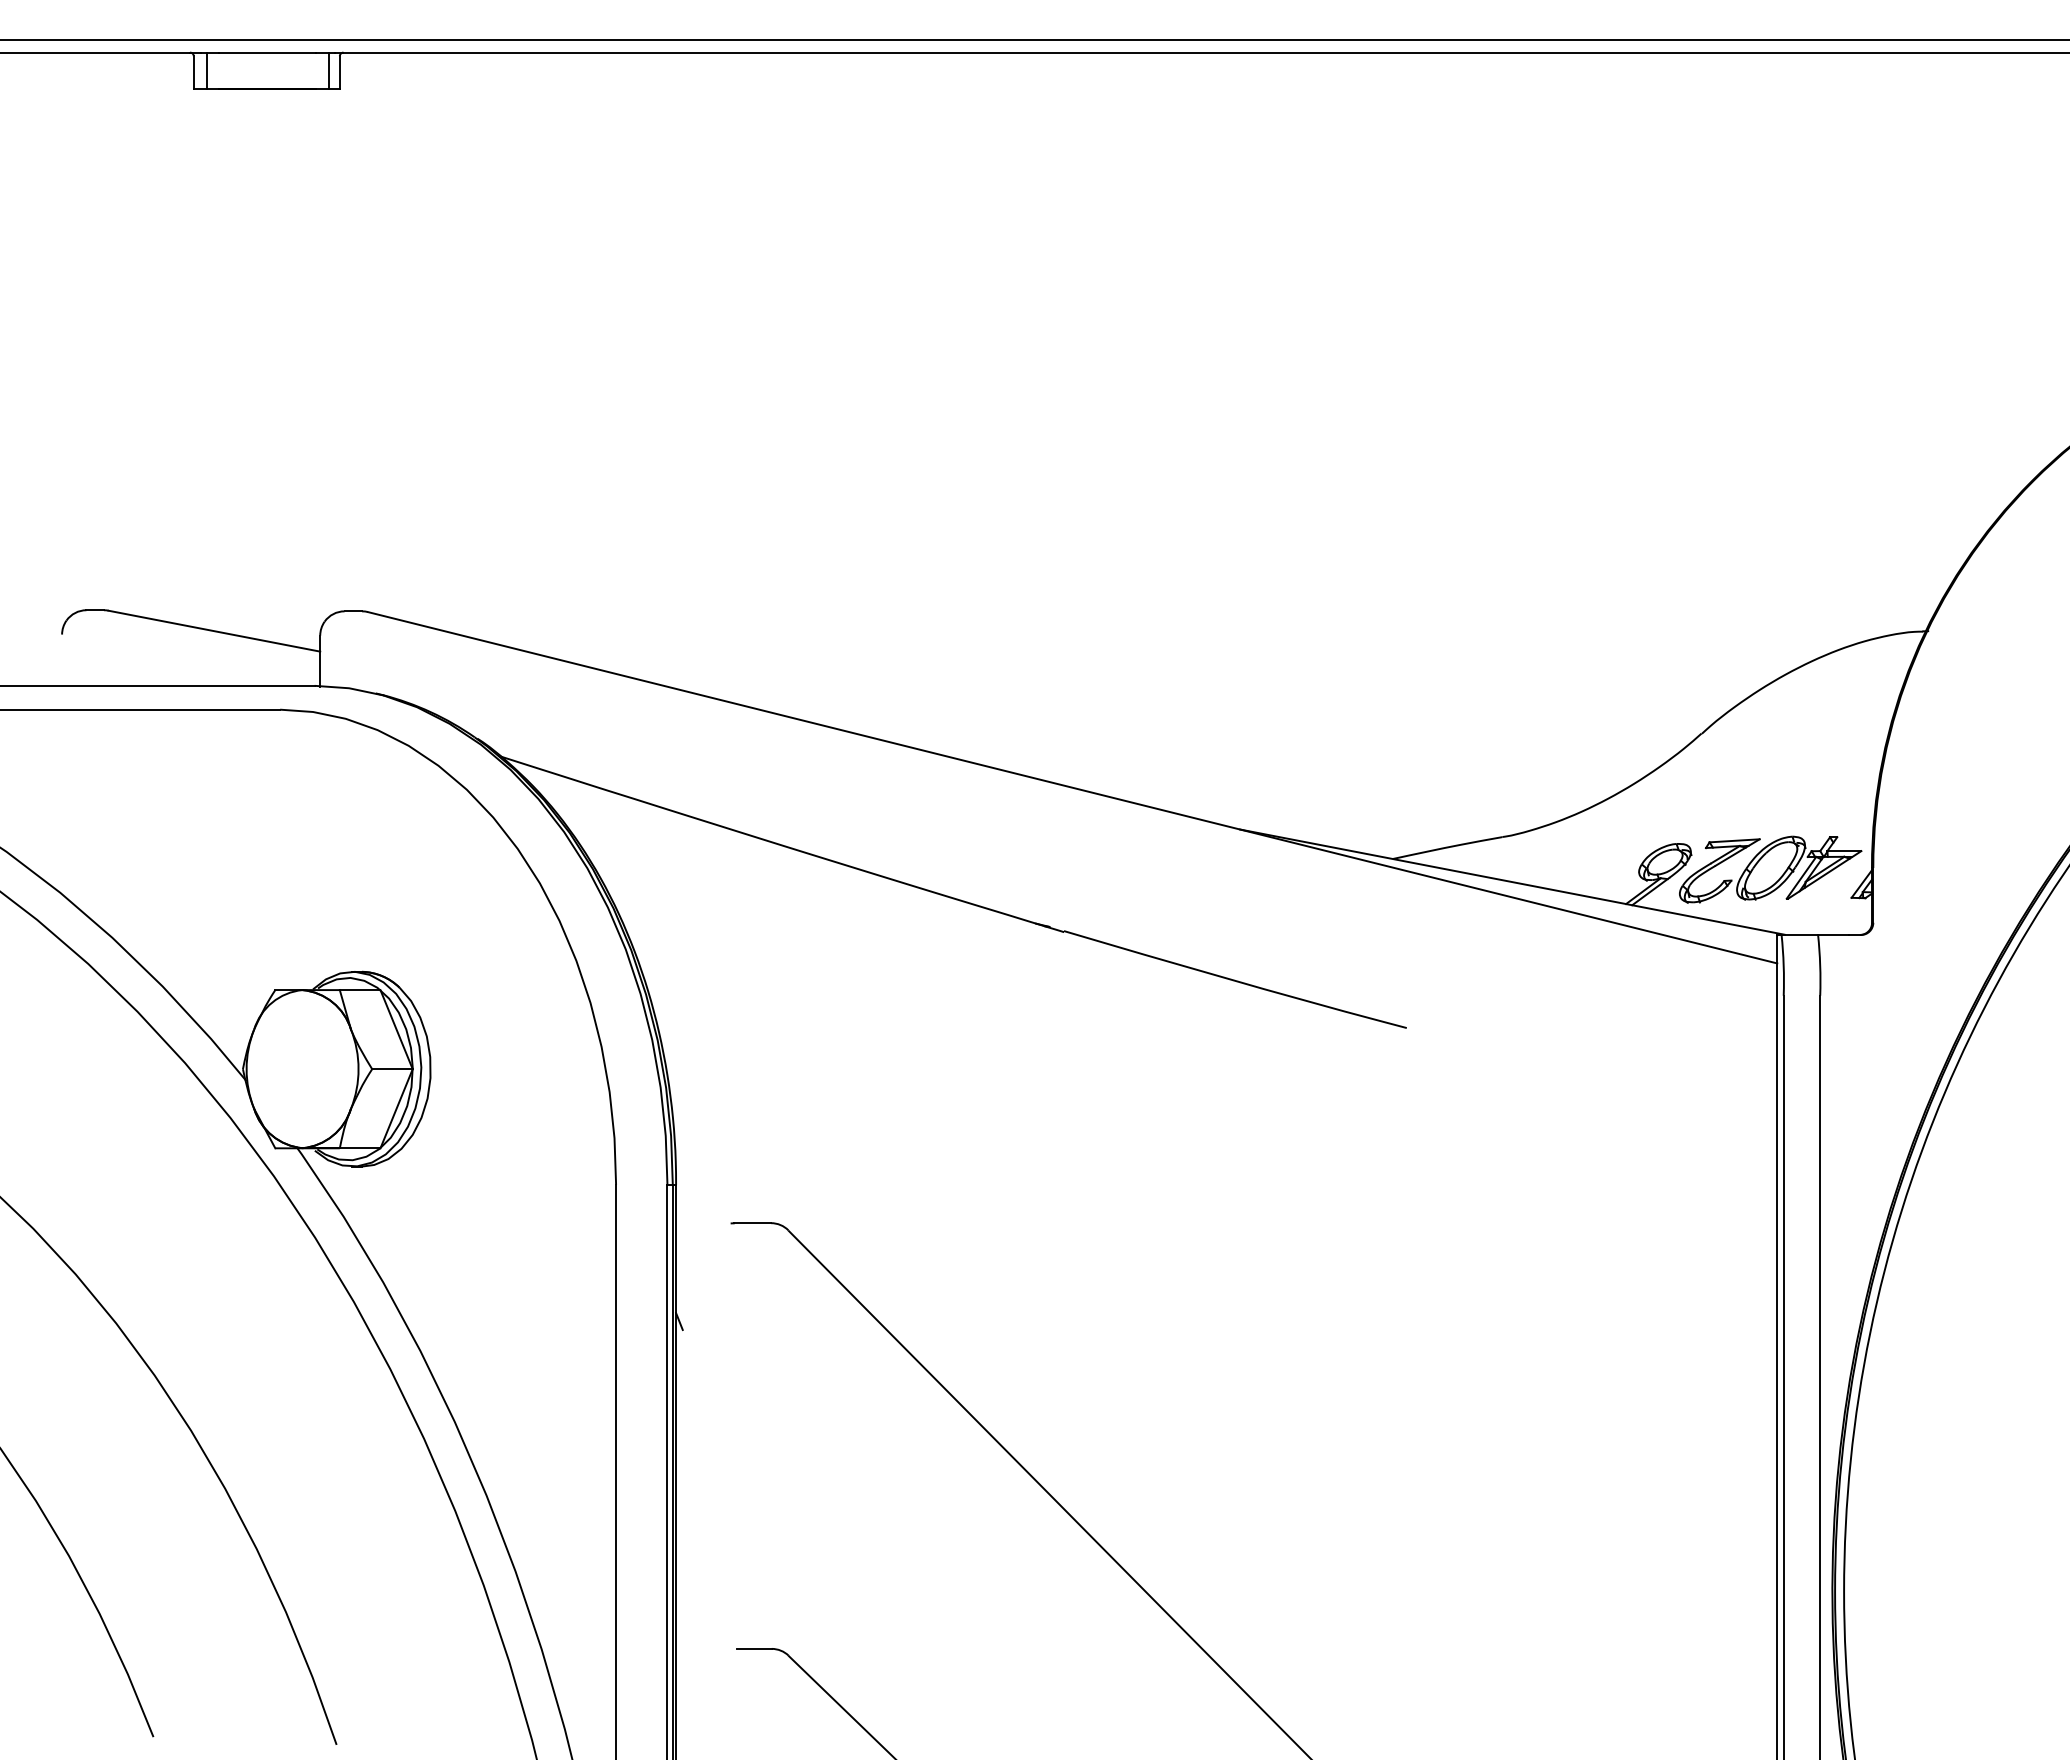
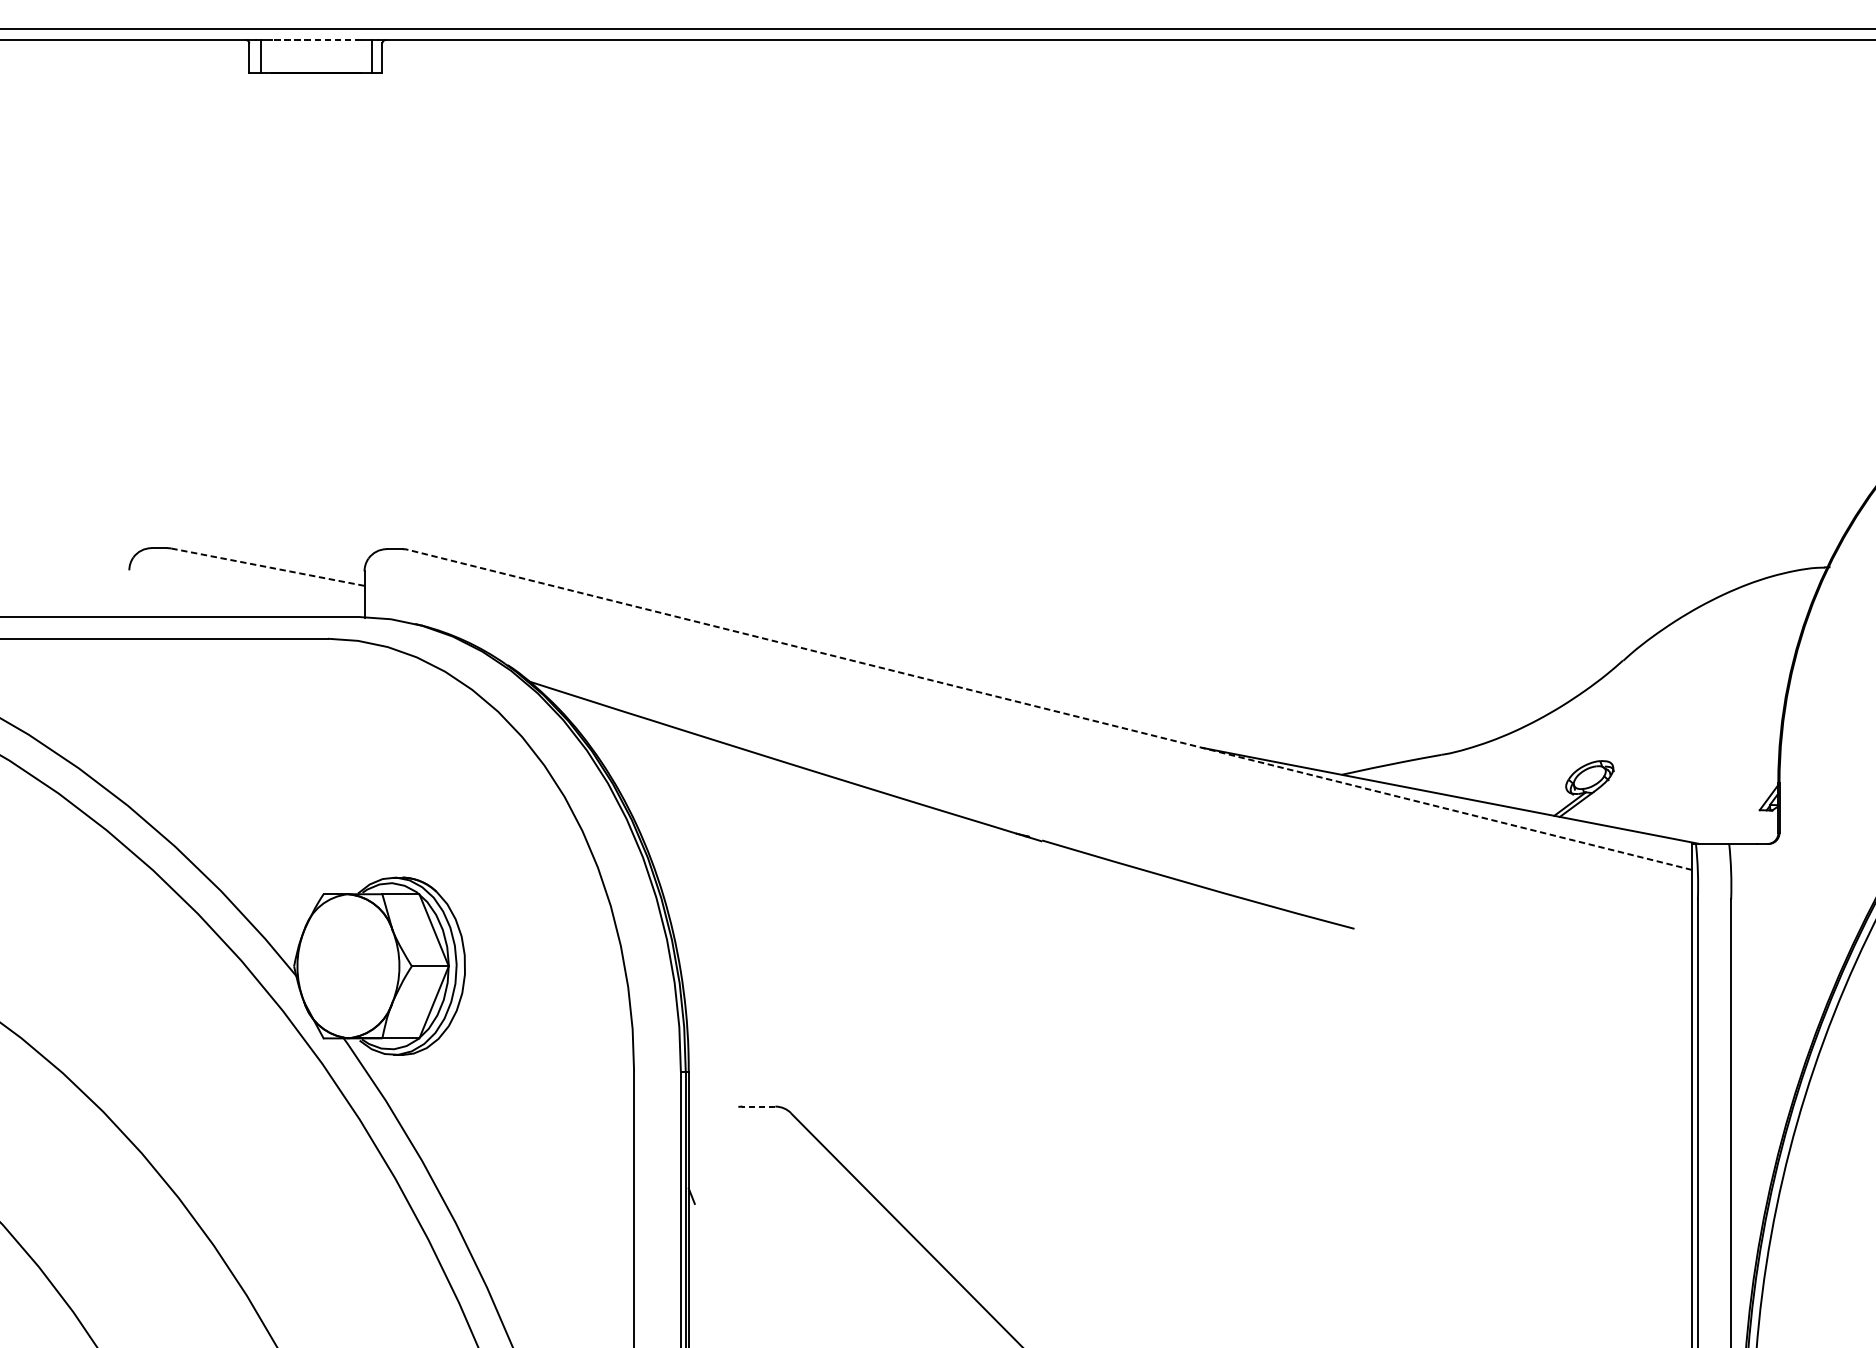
line: (267, 52) -> (316, 40), solid -> dashed
line: (214, 631) -> (268, 567), solid -> dashed
line: (1072, 787) -> (1049, 709), solid -> dashed
part: (1770, 869) -> (1685, 784), removed
line: (752, 1223) -> (758, 1106), solid -> dashed

